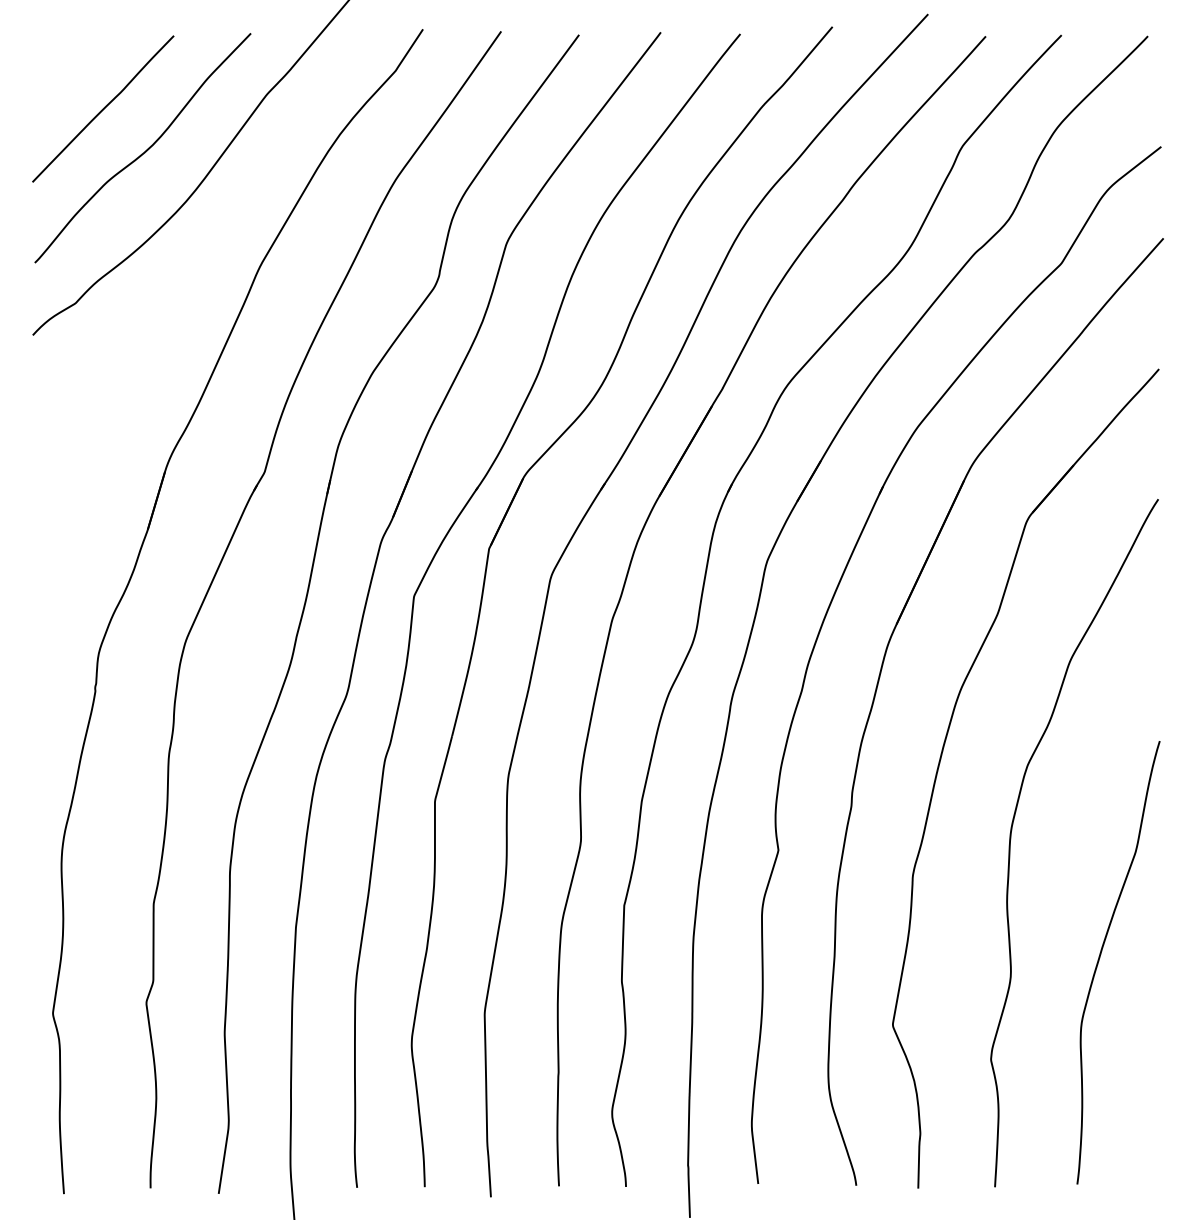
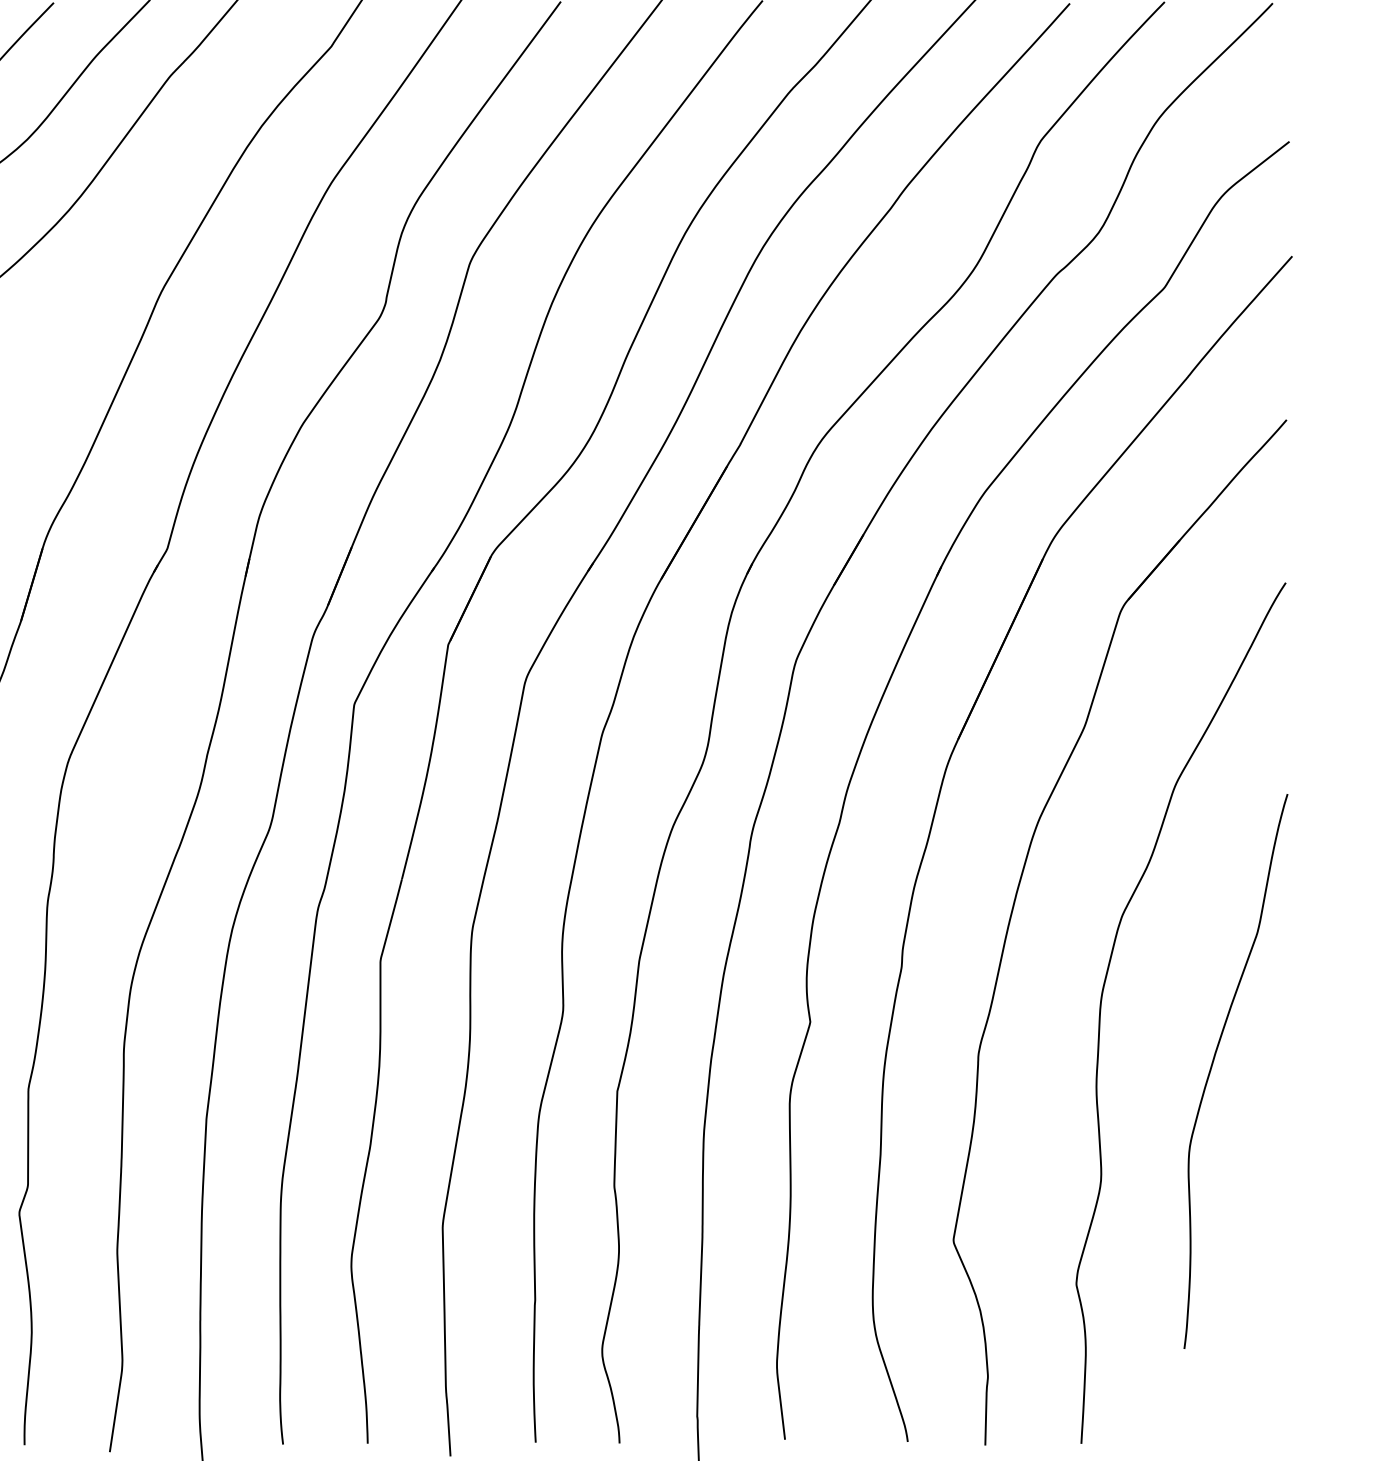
curve: (1100, 958) -> (1213, 1066), moved

